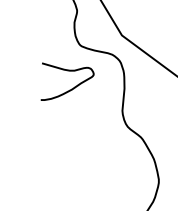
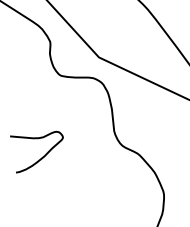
curve: (69, 89) -> (42, 156), moved

